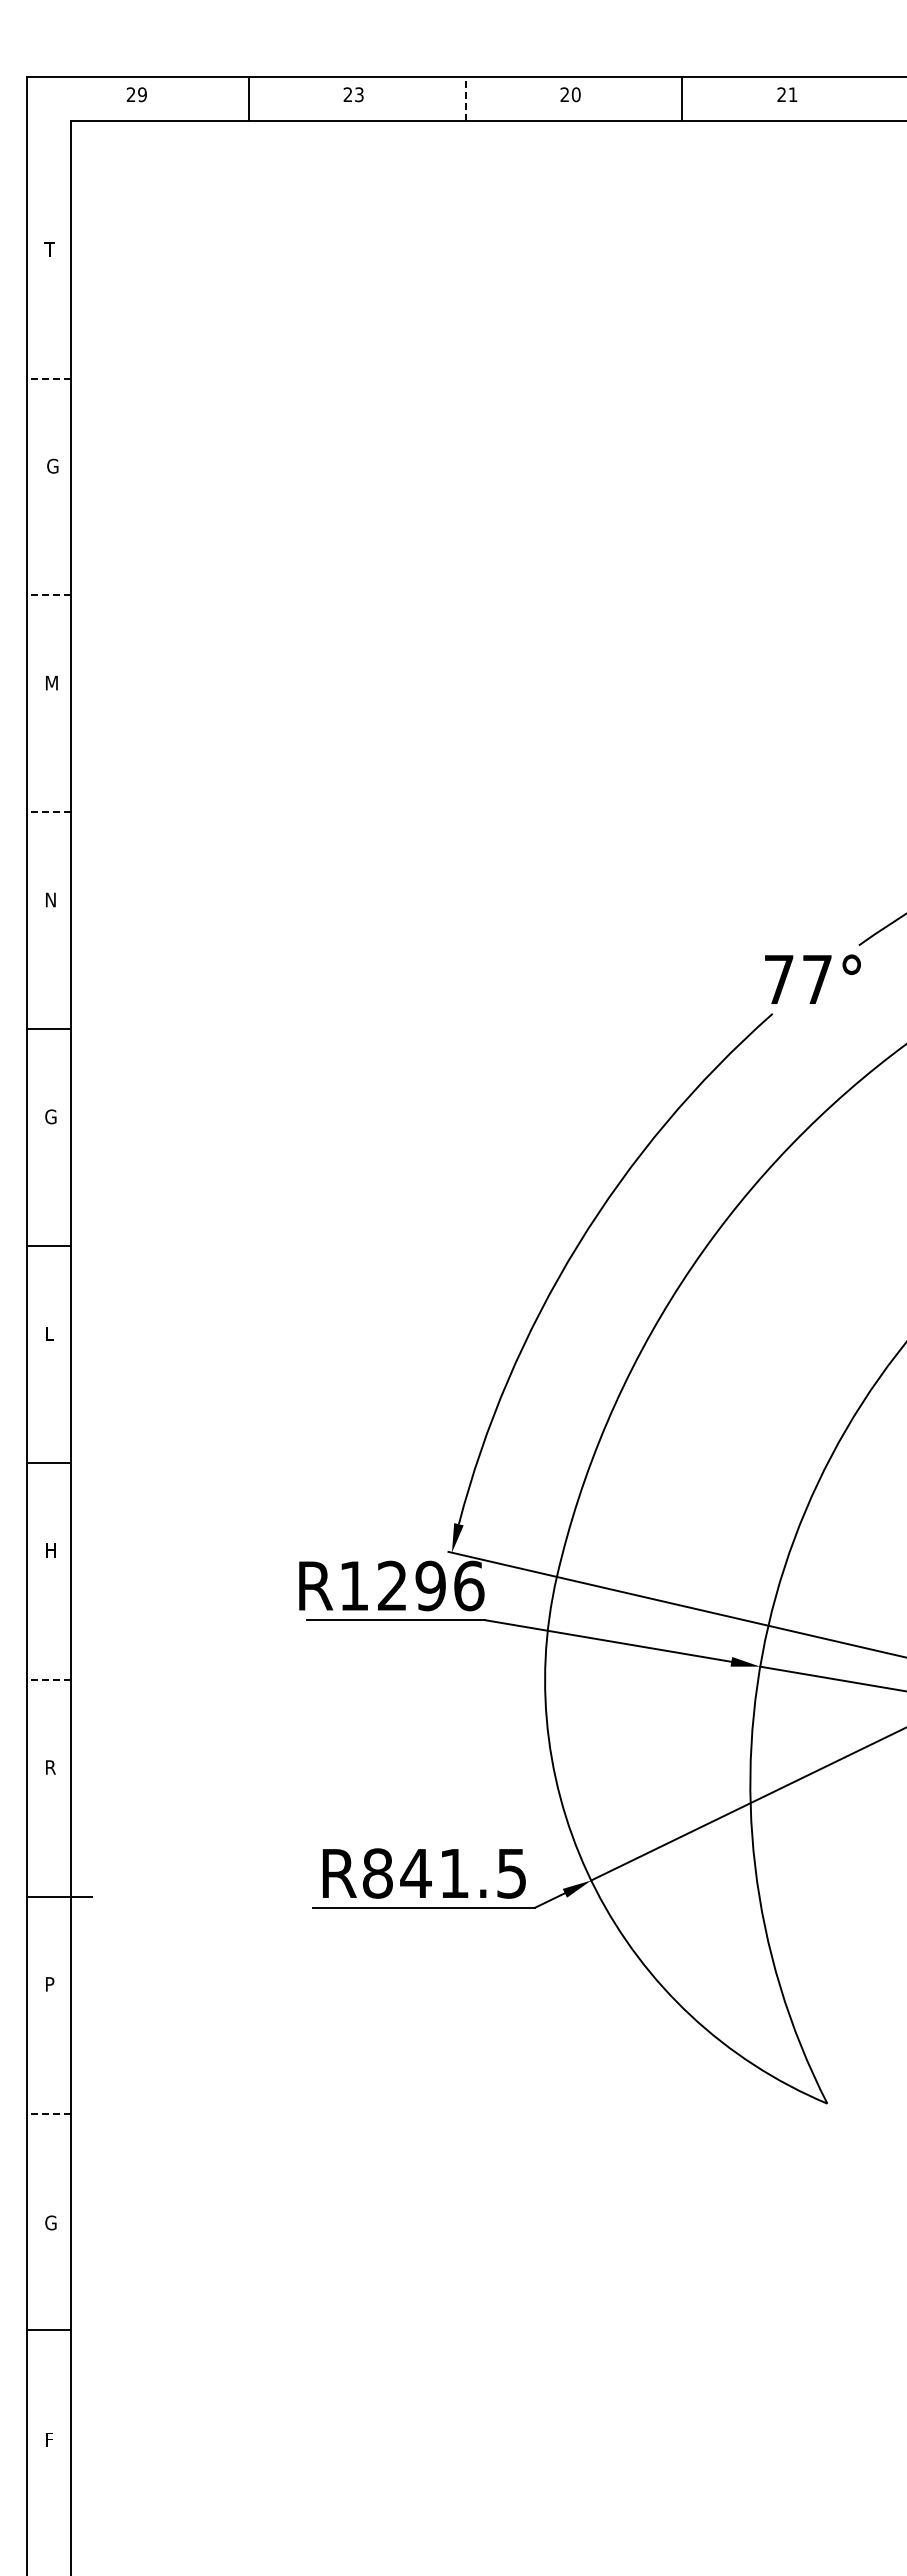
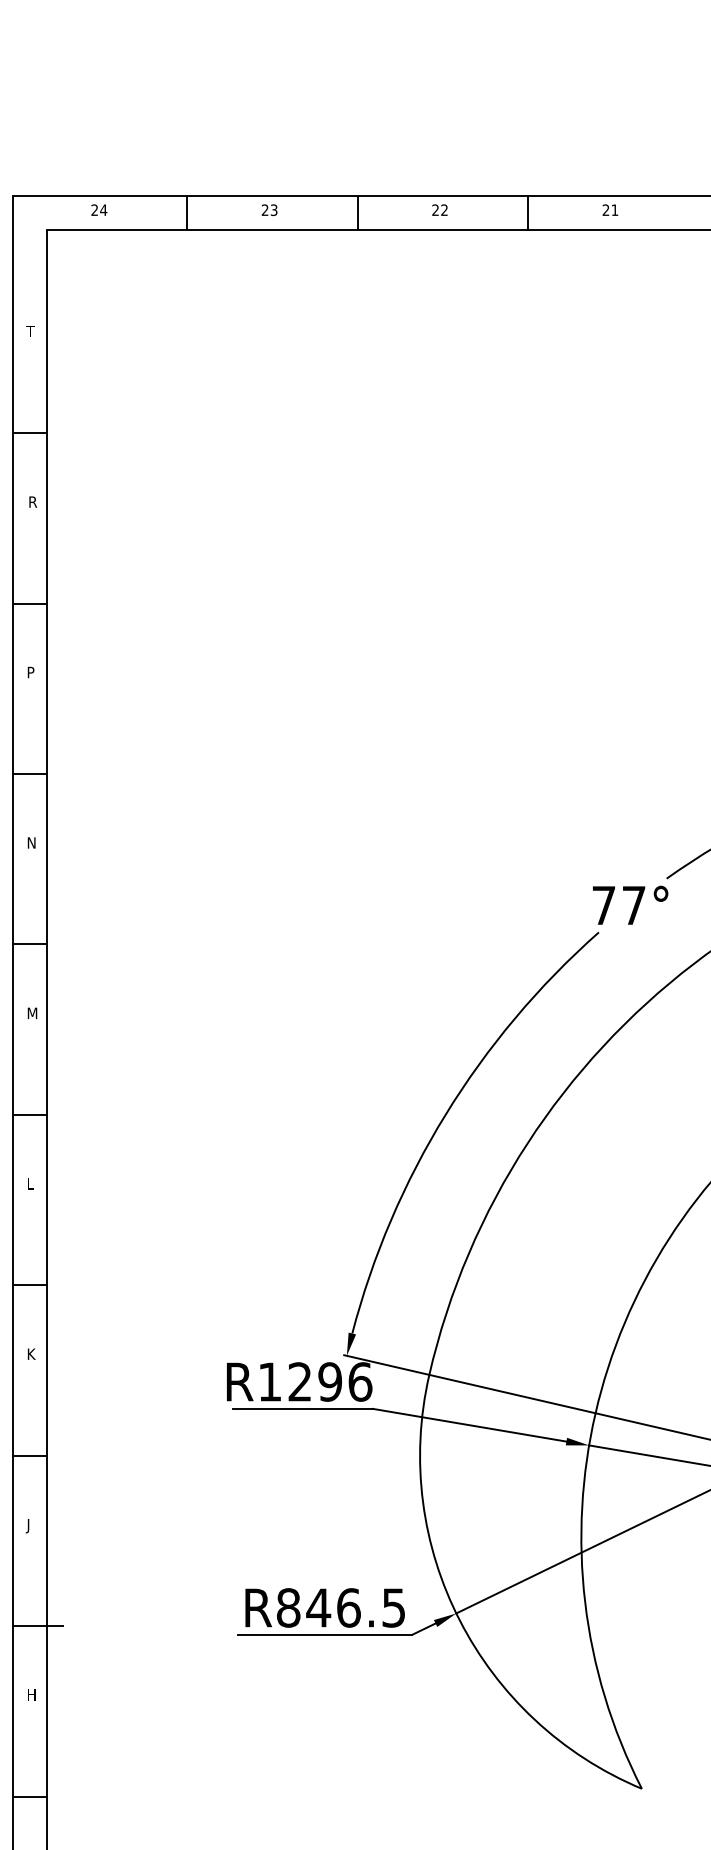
text: (142, 94) -> (103, 210), 29 -> 24
text: (575, 94) -> (443, 210), 20 -> 22
line: (465, 98) -> (357, 213), dashed -> solid
line: (49, 378) -> (30, 433), dashed -> solid
text: (52, 465) -> (32, 501), G -> R
line: (49, 595) -> (30, 603), dashed -> solid
text: (52, 682) -> (32, 672), M -> P
line: (49, 812) -> (30, 774), dashed -> solid
text: (51, 1116) -> (32, 1013), G -> M
text: (50, 1550) -> (31, 1354), H -> K
line: (49, 1679) -> (30, 1455), dashed -> solid
text: (49, 1769) -> (30, 1526), R -> J
text: (454, 1873) -> (348, 1607), R841.5 -> R846.5
text: (50, 1984) -> (31, 1695), P -> H
line: (49, 2113) -> (30, 1796), dashed -> solid

